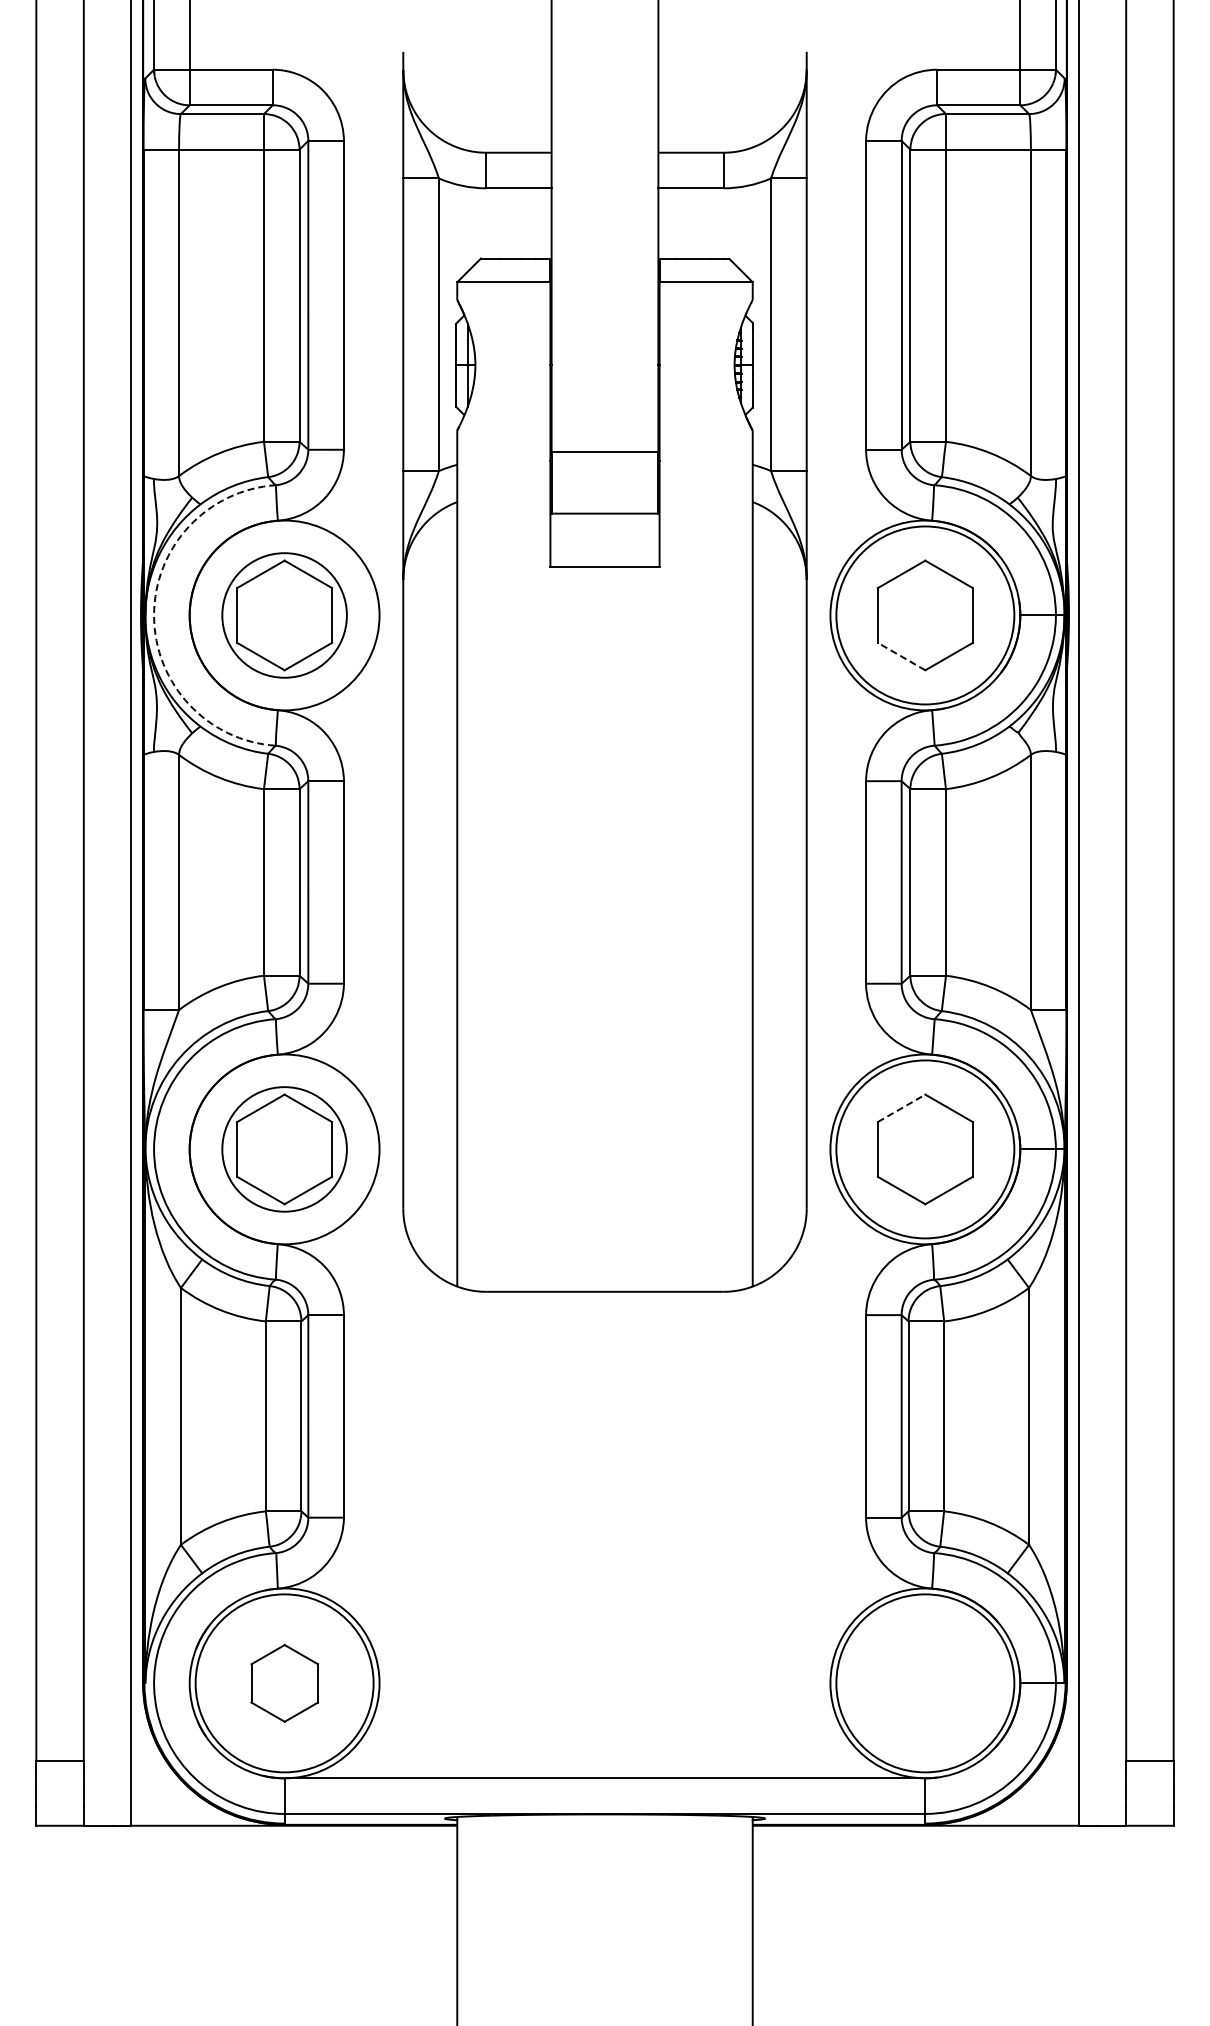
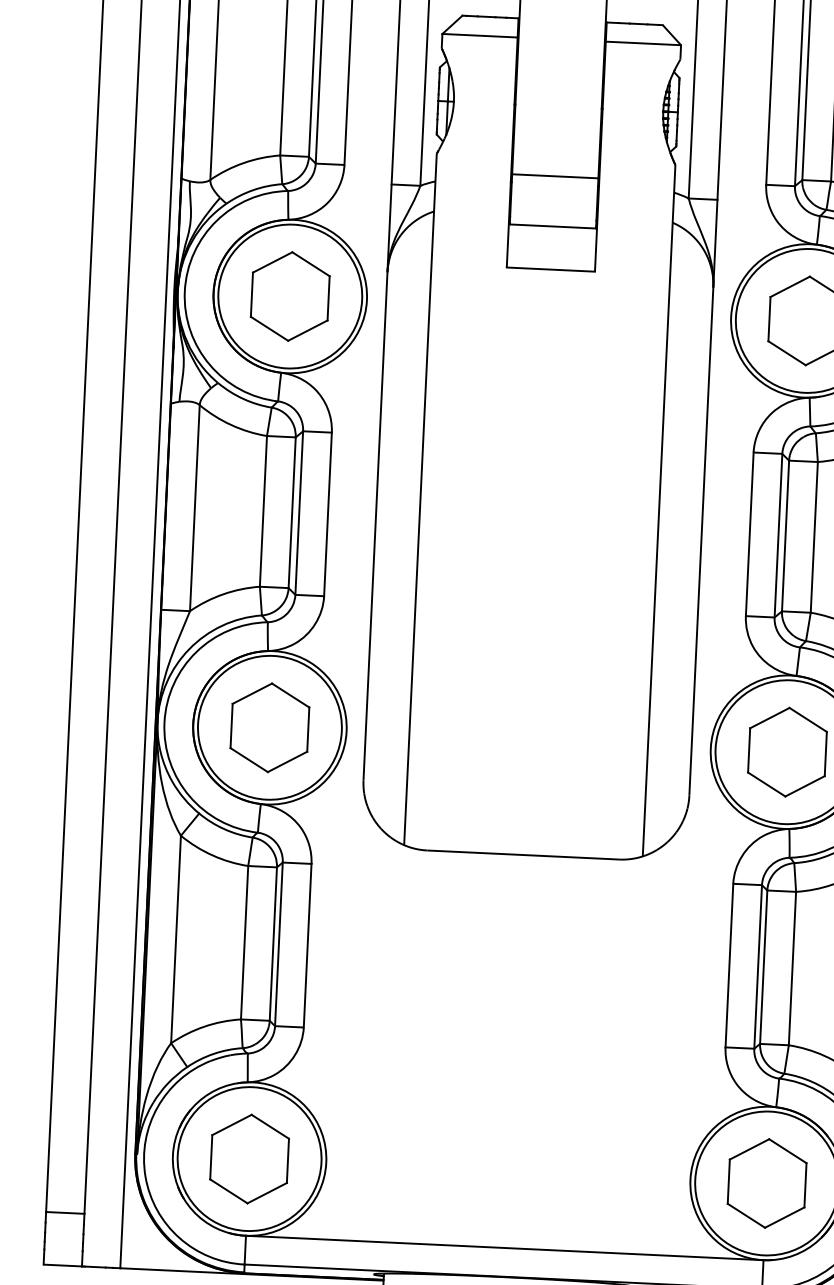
arc: (154, 615) -> (185, 291), dashed -> solid
circle: (284, 615) -> (290, 296), size x1.43
line: (901, 656) -> (786, 353), dashed -> solid
line: (902, 1108) -> (770, 718), dashed -> solid
circle: (284, 1149) -> (269, 727), size x1.43
part: (284, 1683) -> (249, 1159), size x1.43
part: (924, 1683) -> (766, 1183), added

